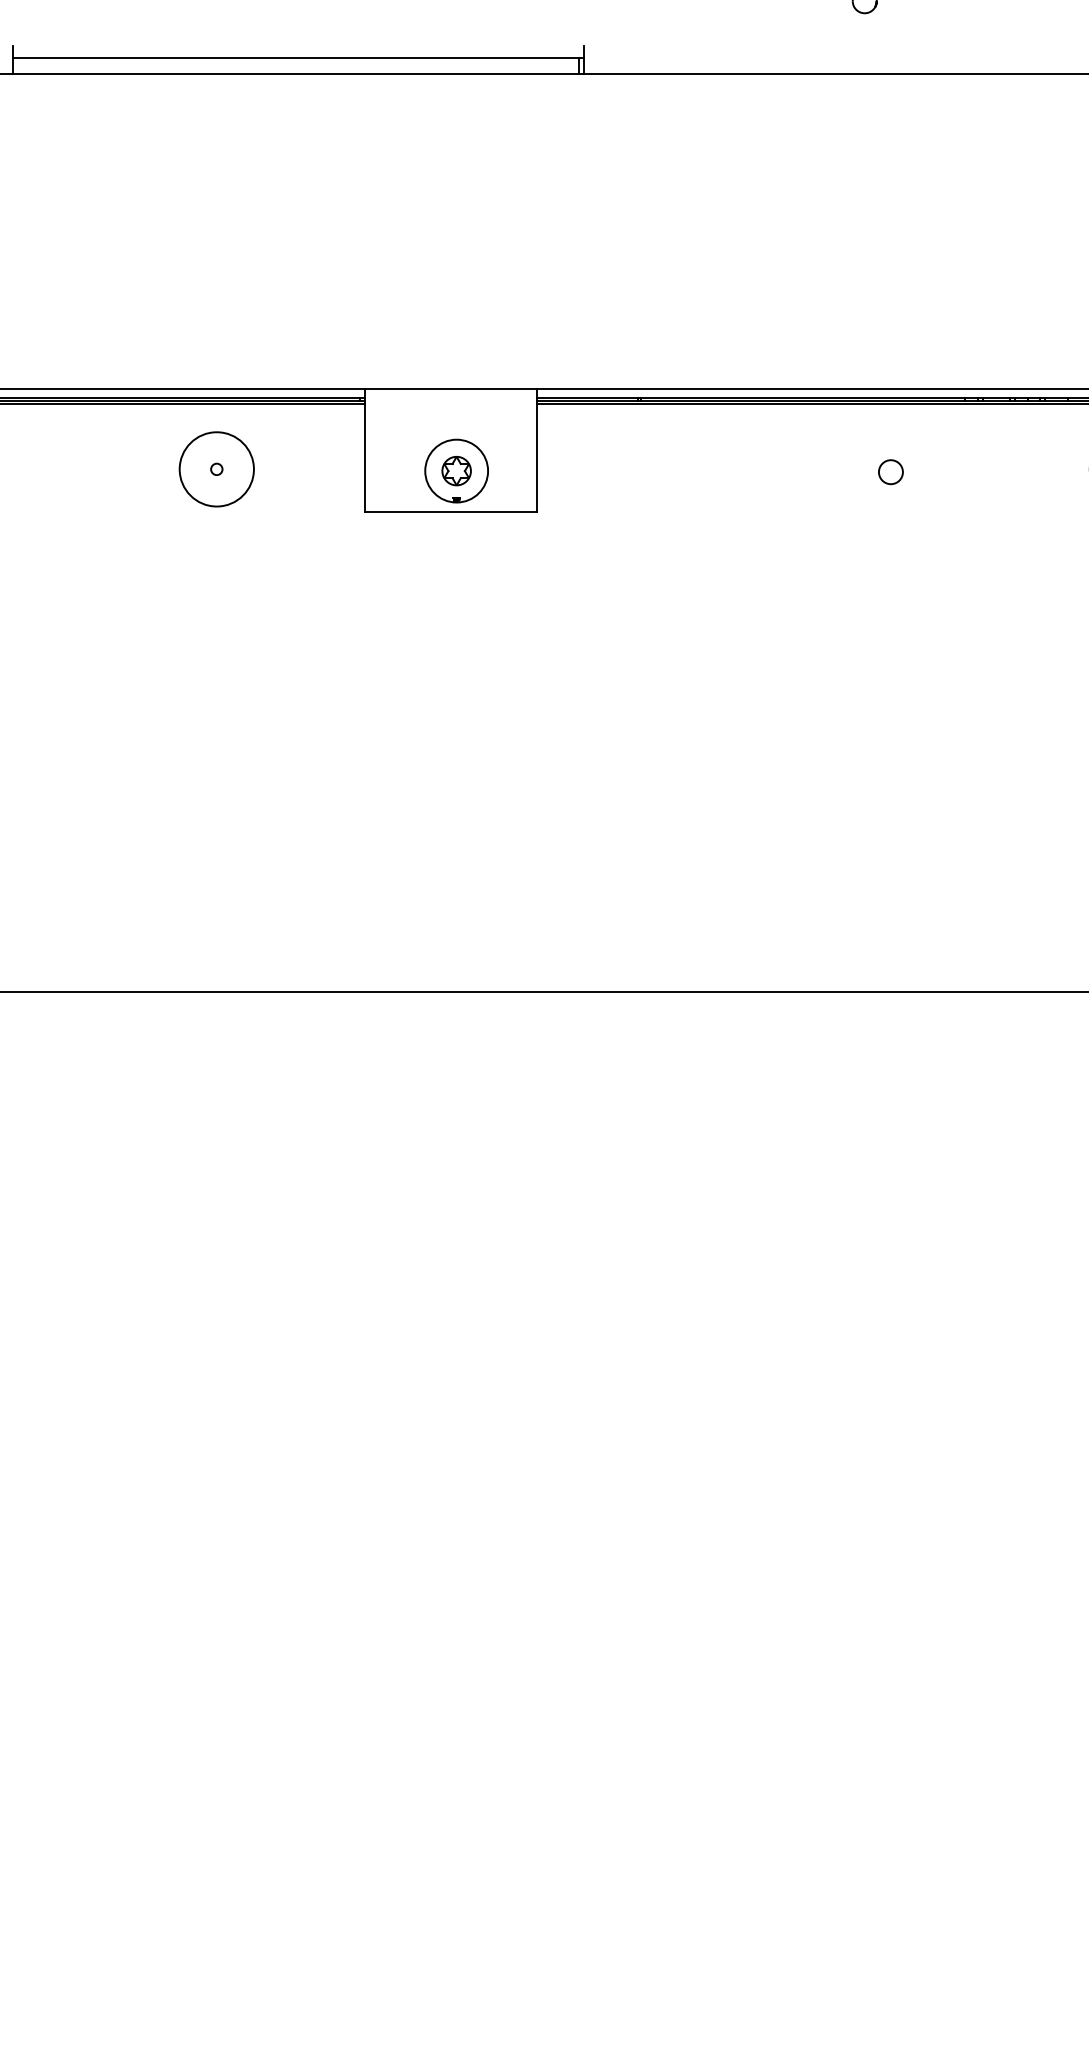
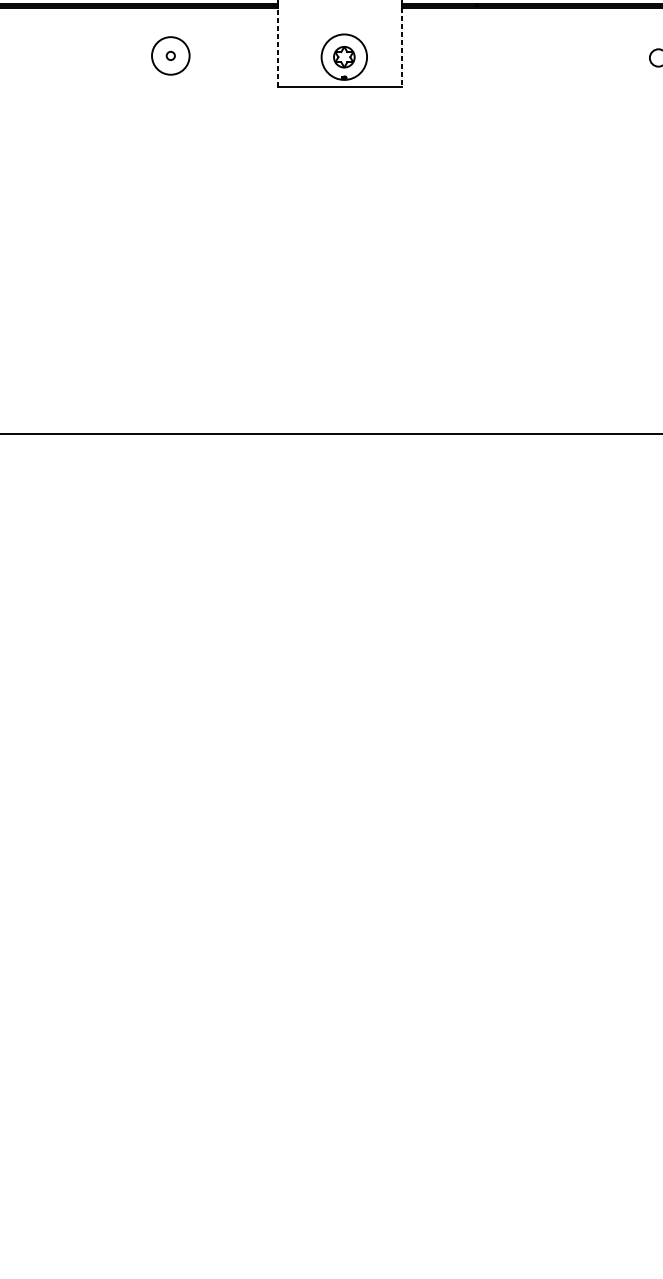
line: (365, 457) -> (278, 47), solid -> dashed
line: (536, 458) -> (402, 48), solid -> dashed
circle: (216, 469) -> (170, 56), size x0.7

